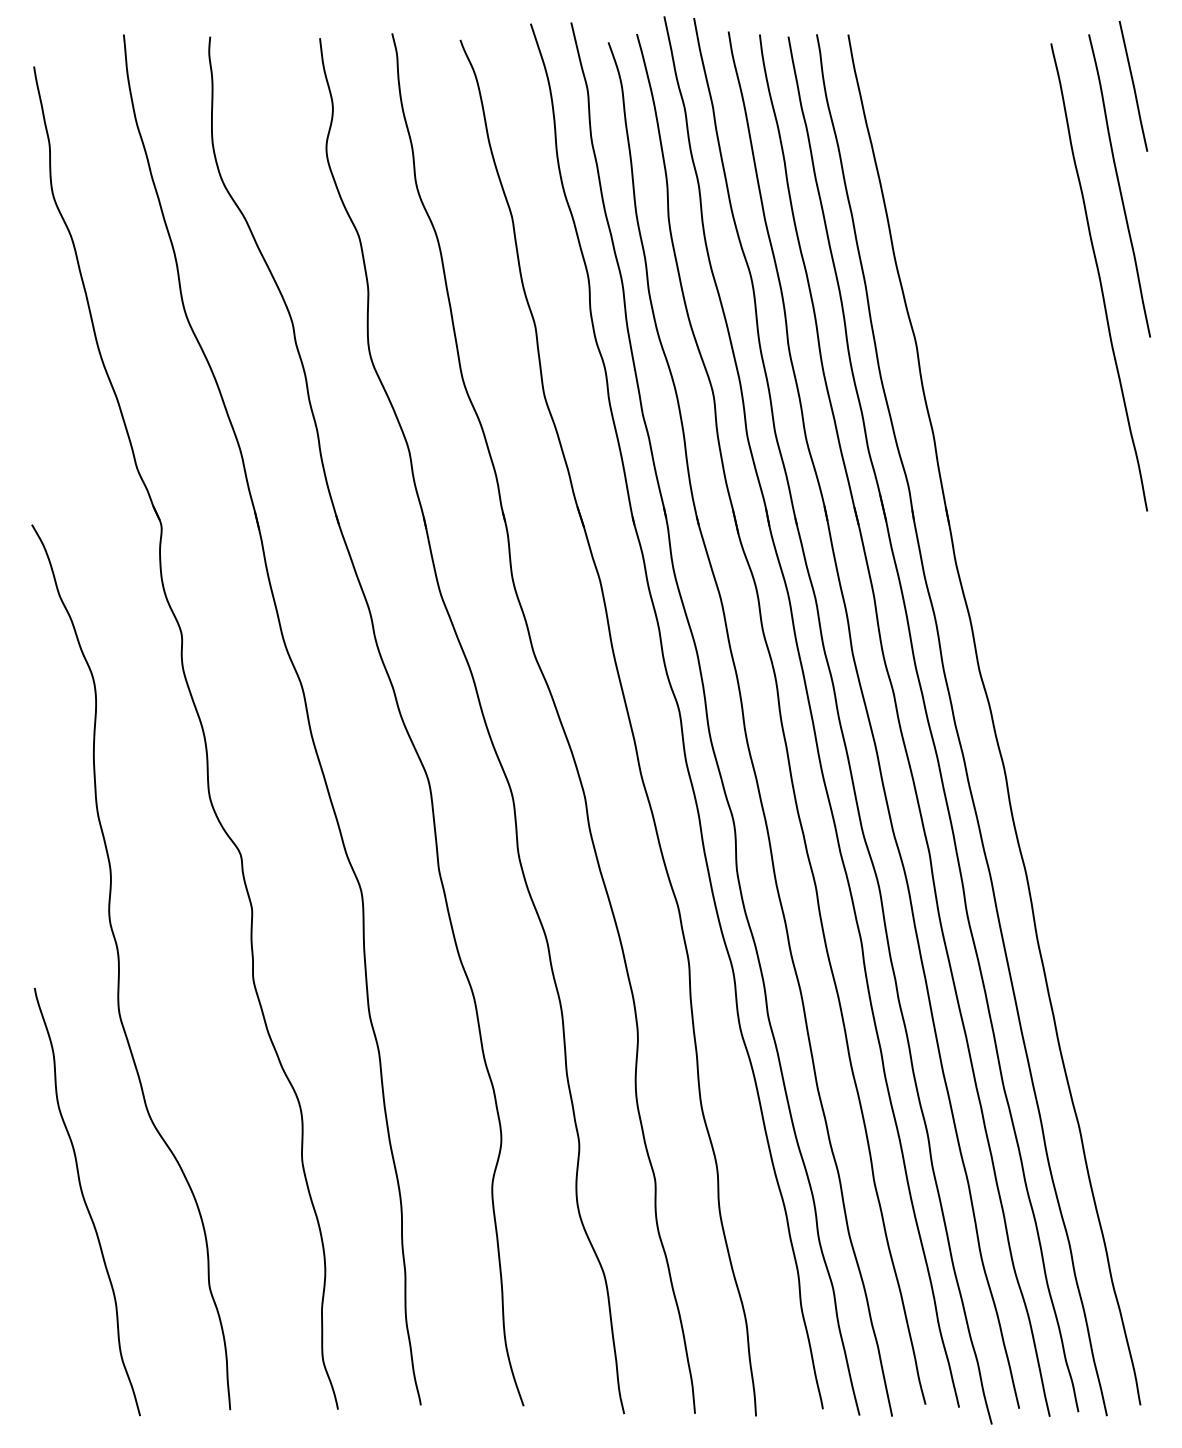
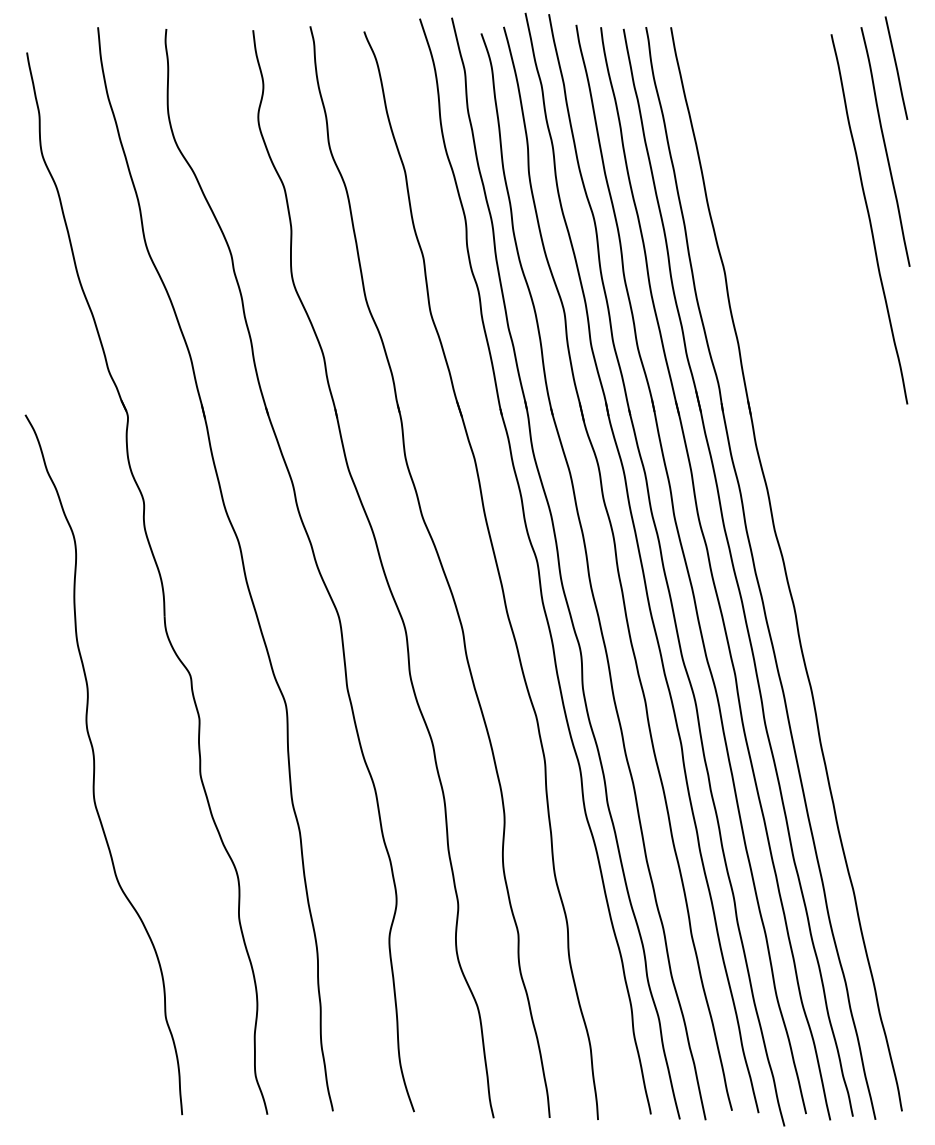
curve: (86, 1201) -> (68, 950), removed

